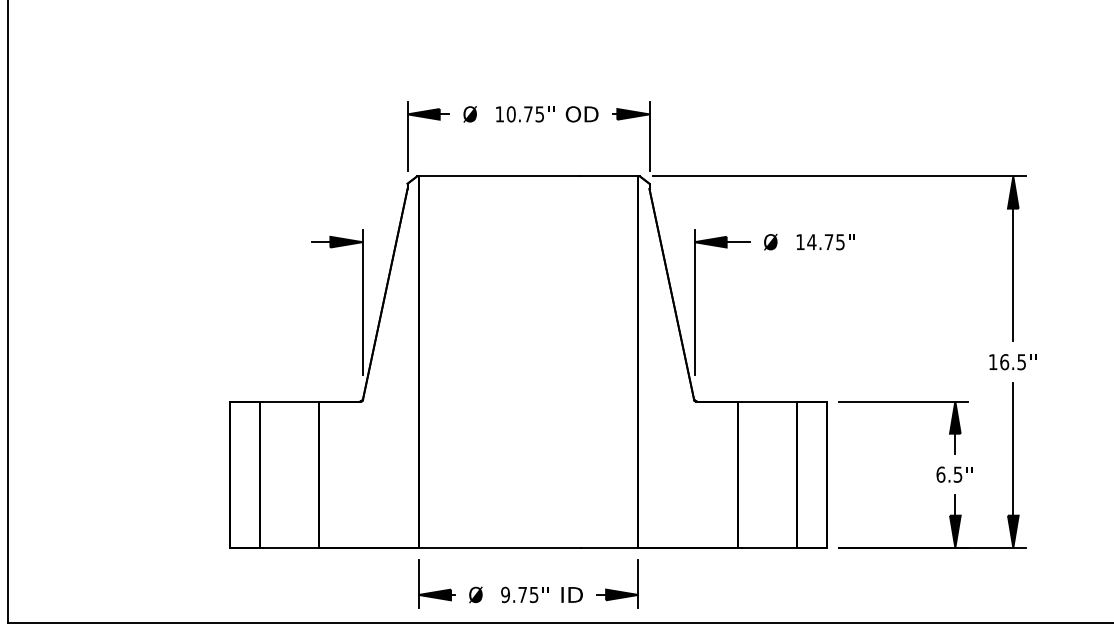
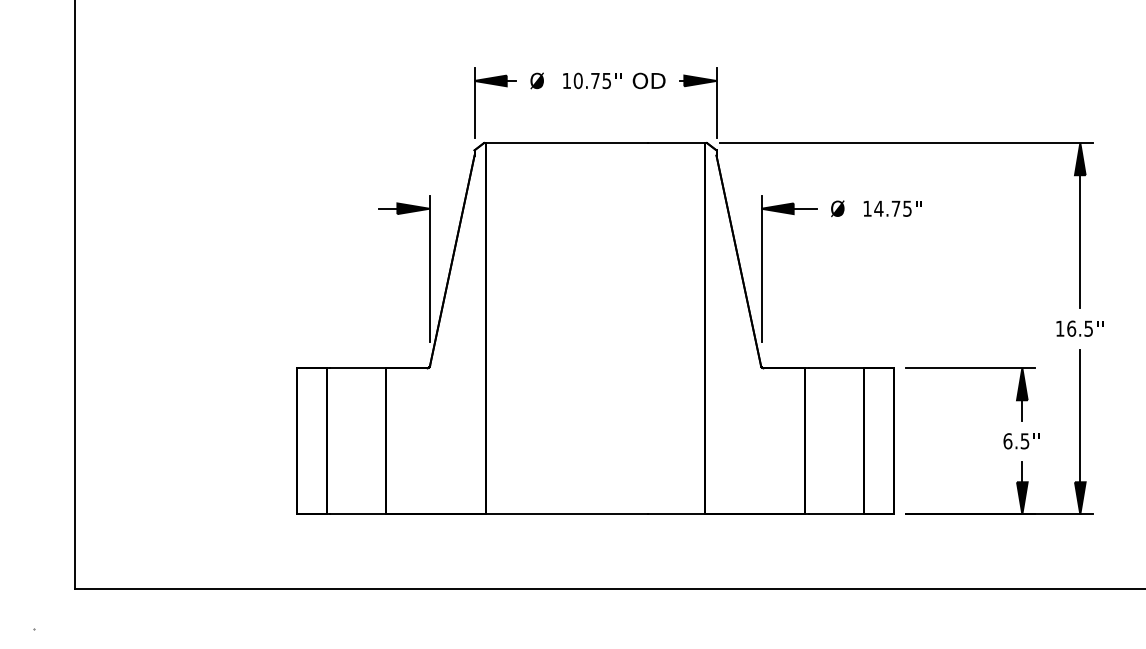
part: (528, 583) -> (595, 550), removed

